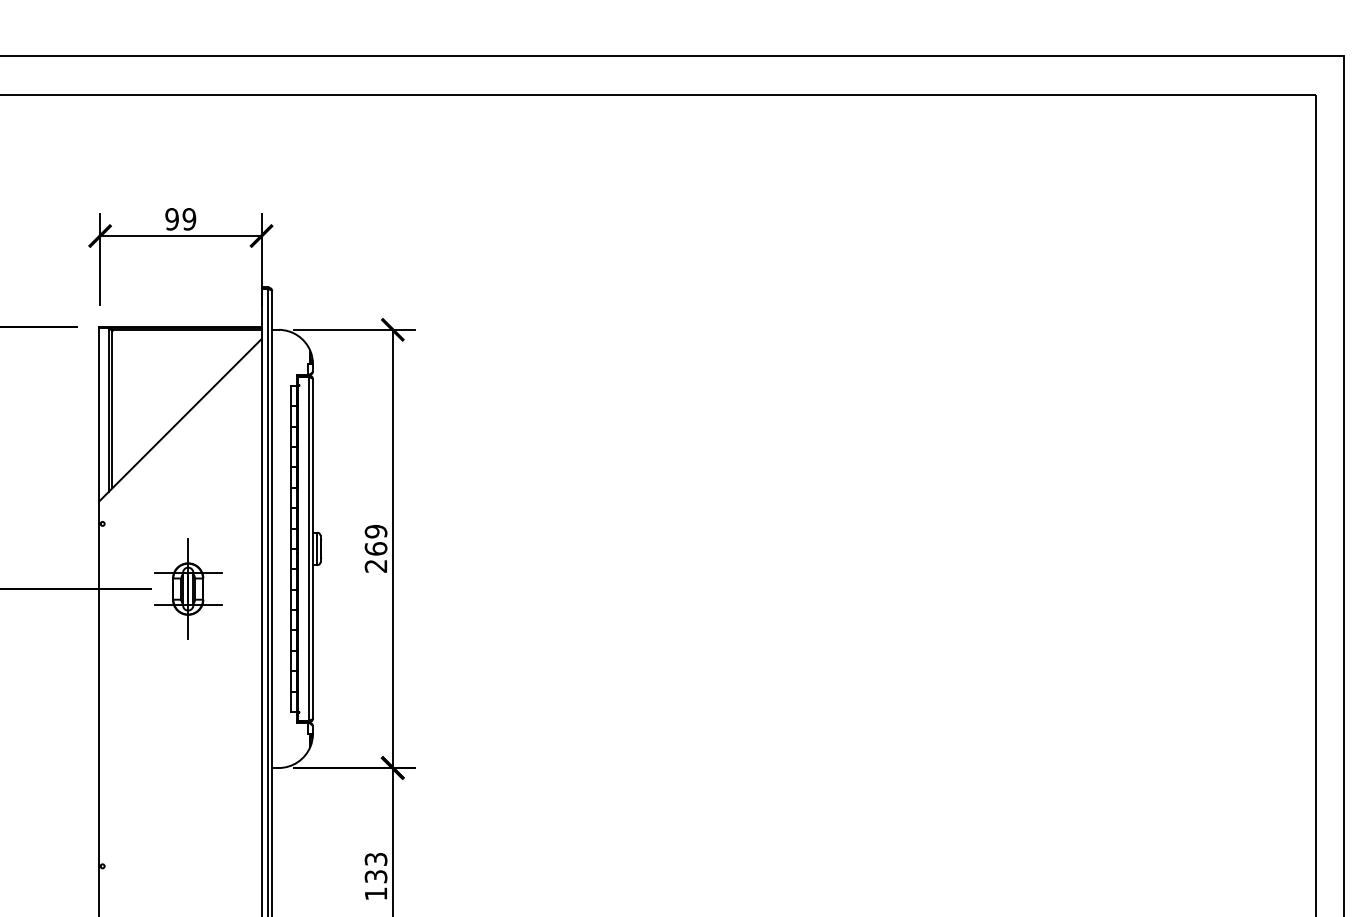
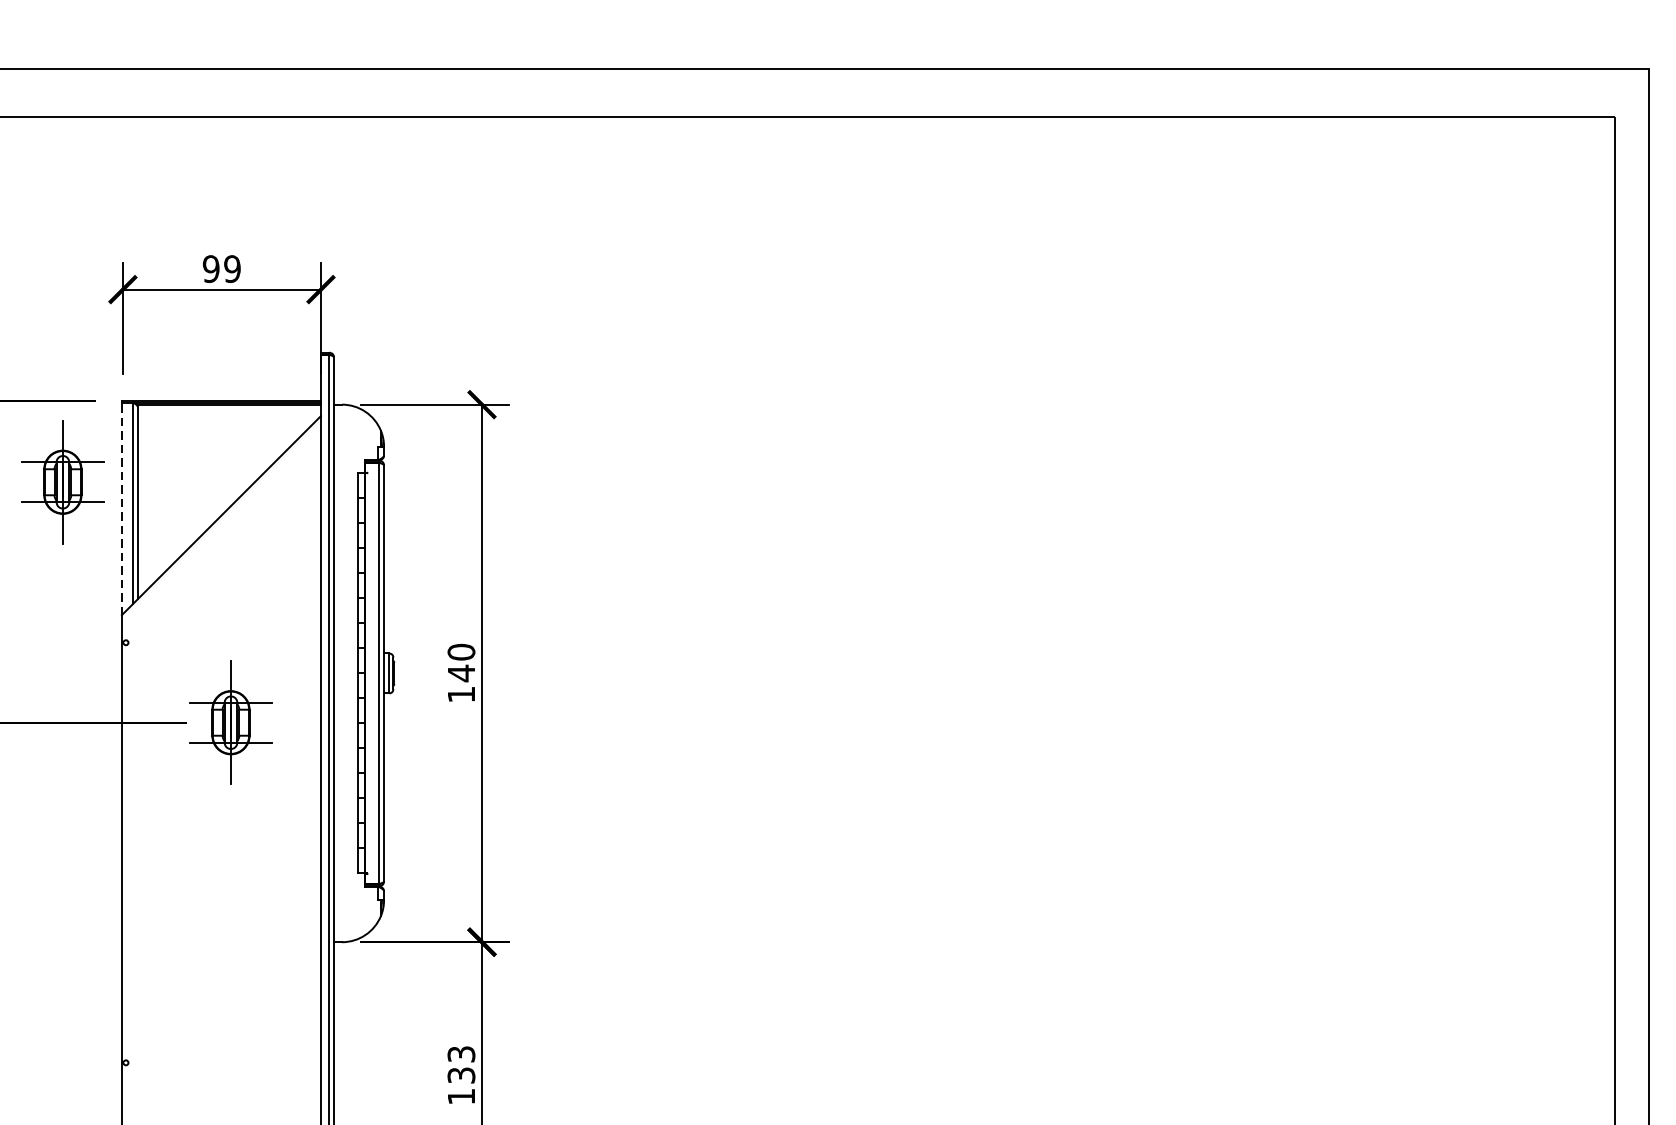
part: (51, 392) -> (63, 481), added
line: (99, 414) -> (122, 508), solid -> dashed
text: (375, 548) -> (460, 672), 269 -> 140

